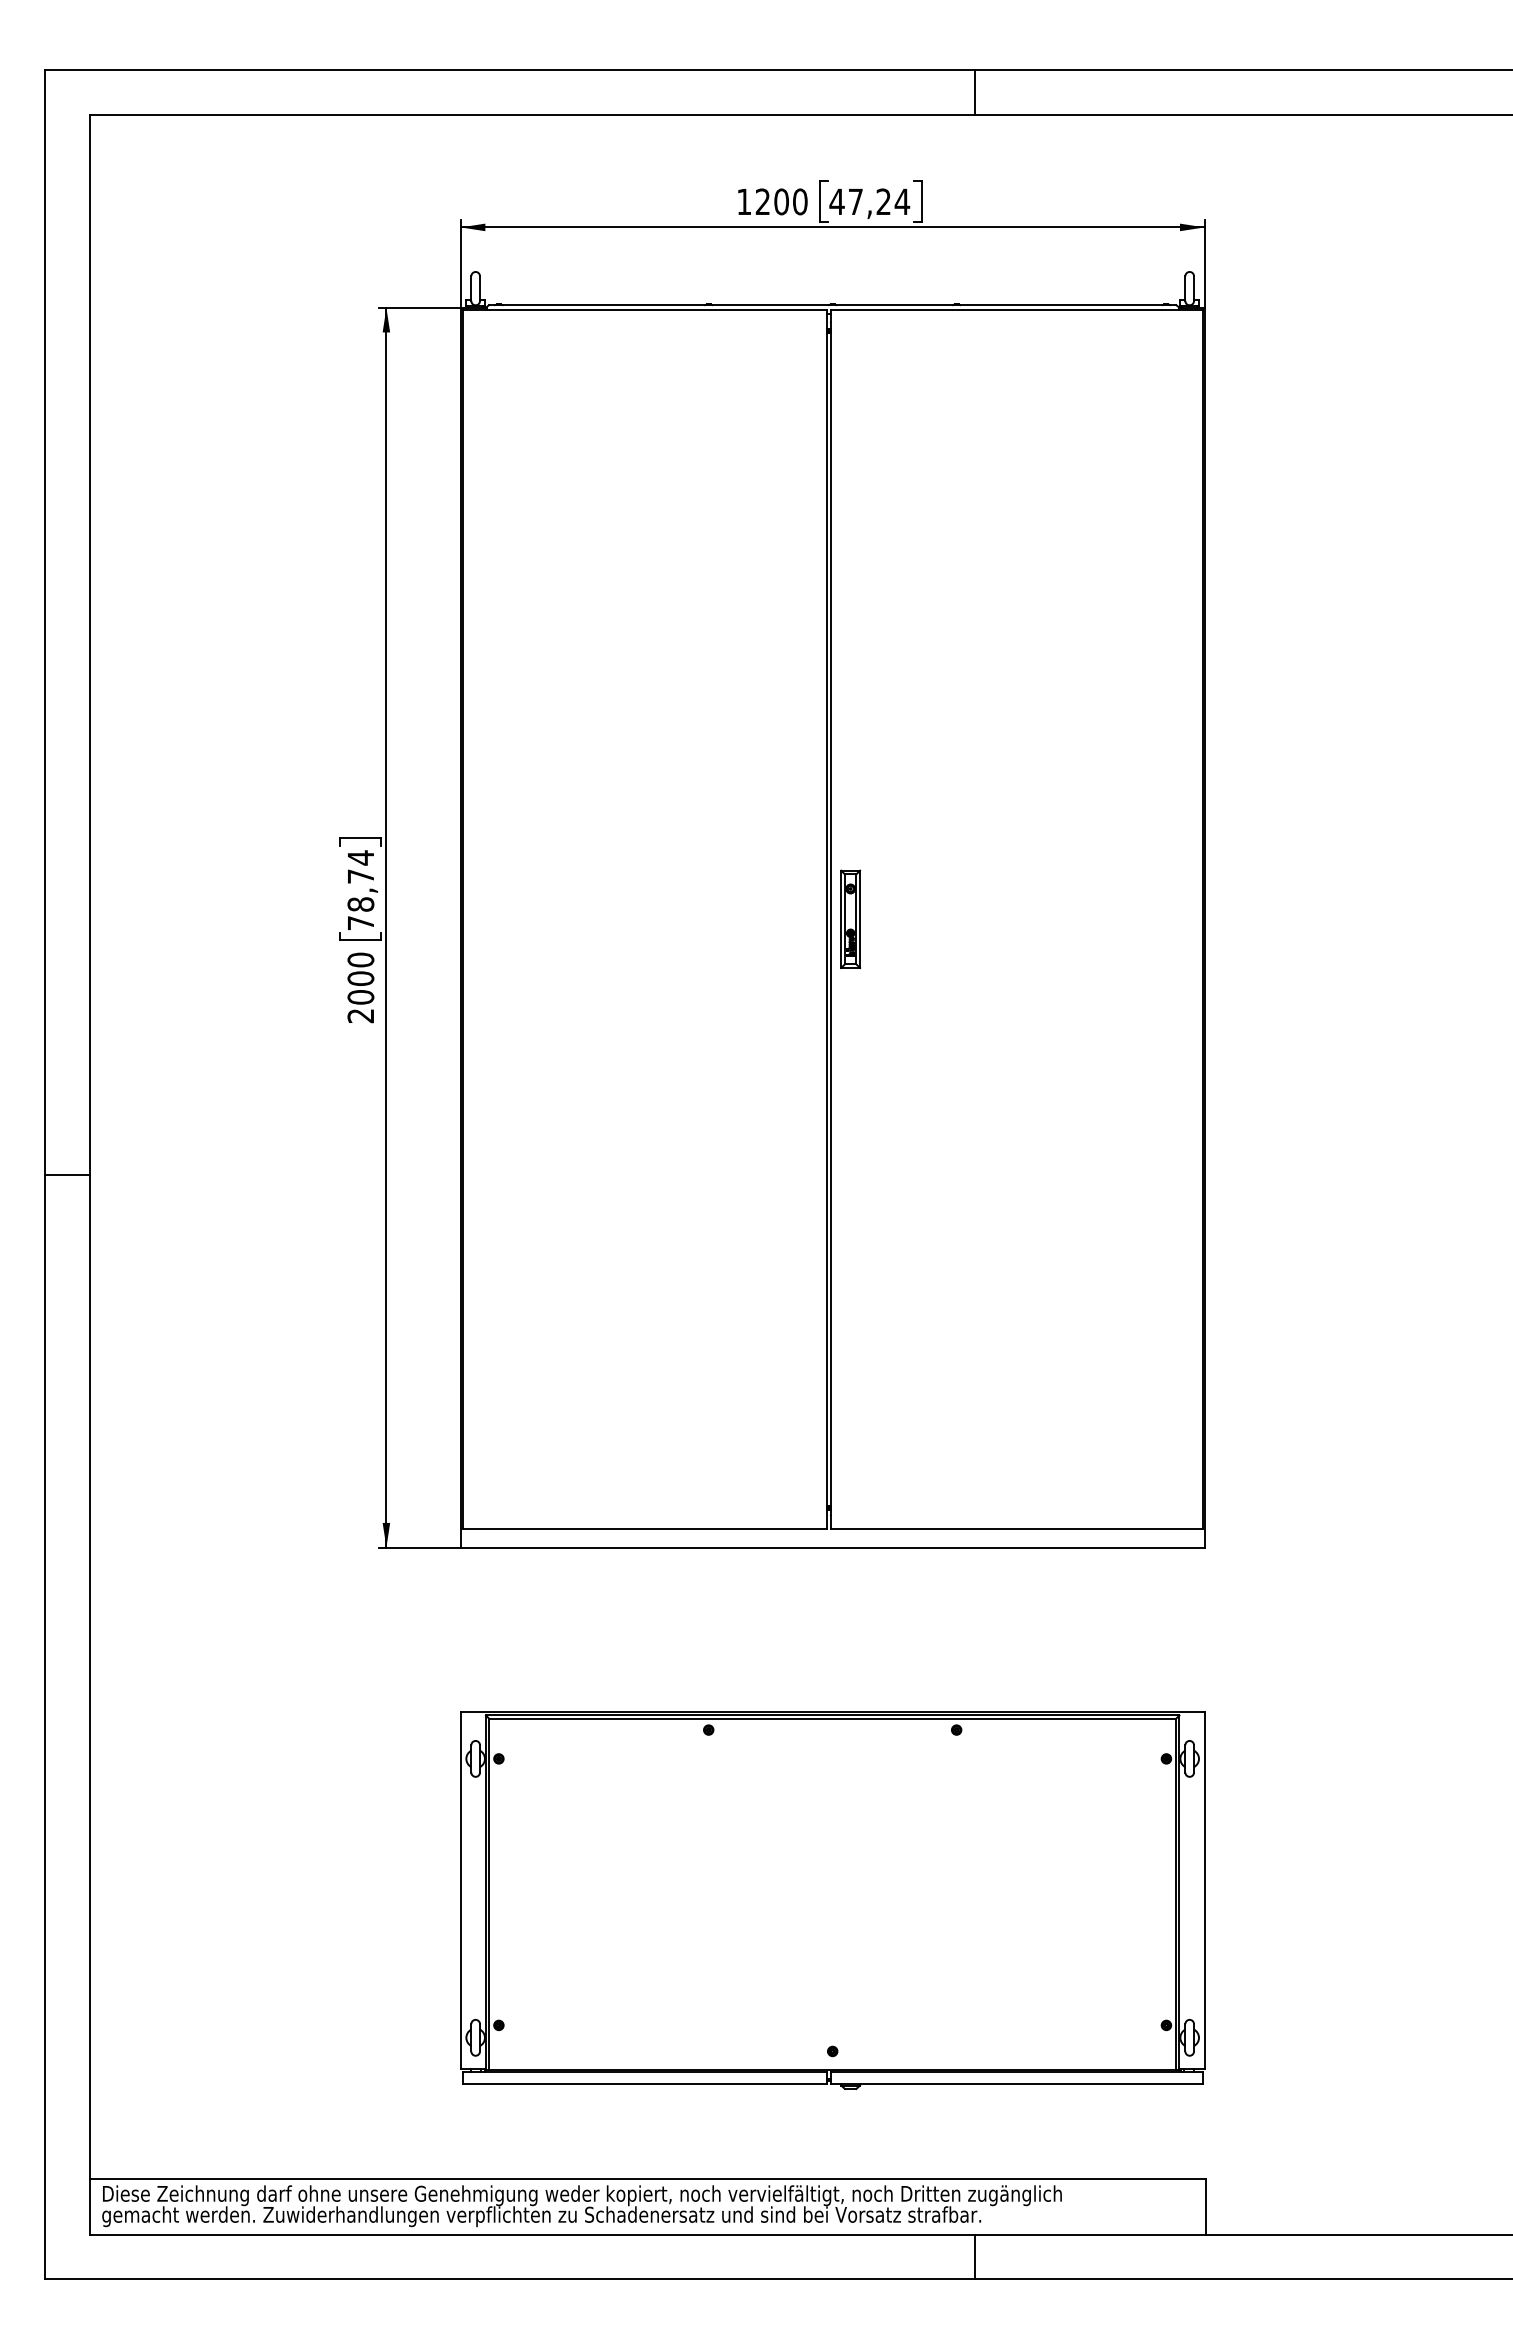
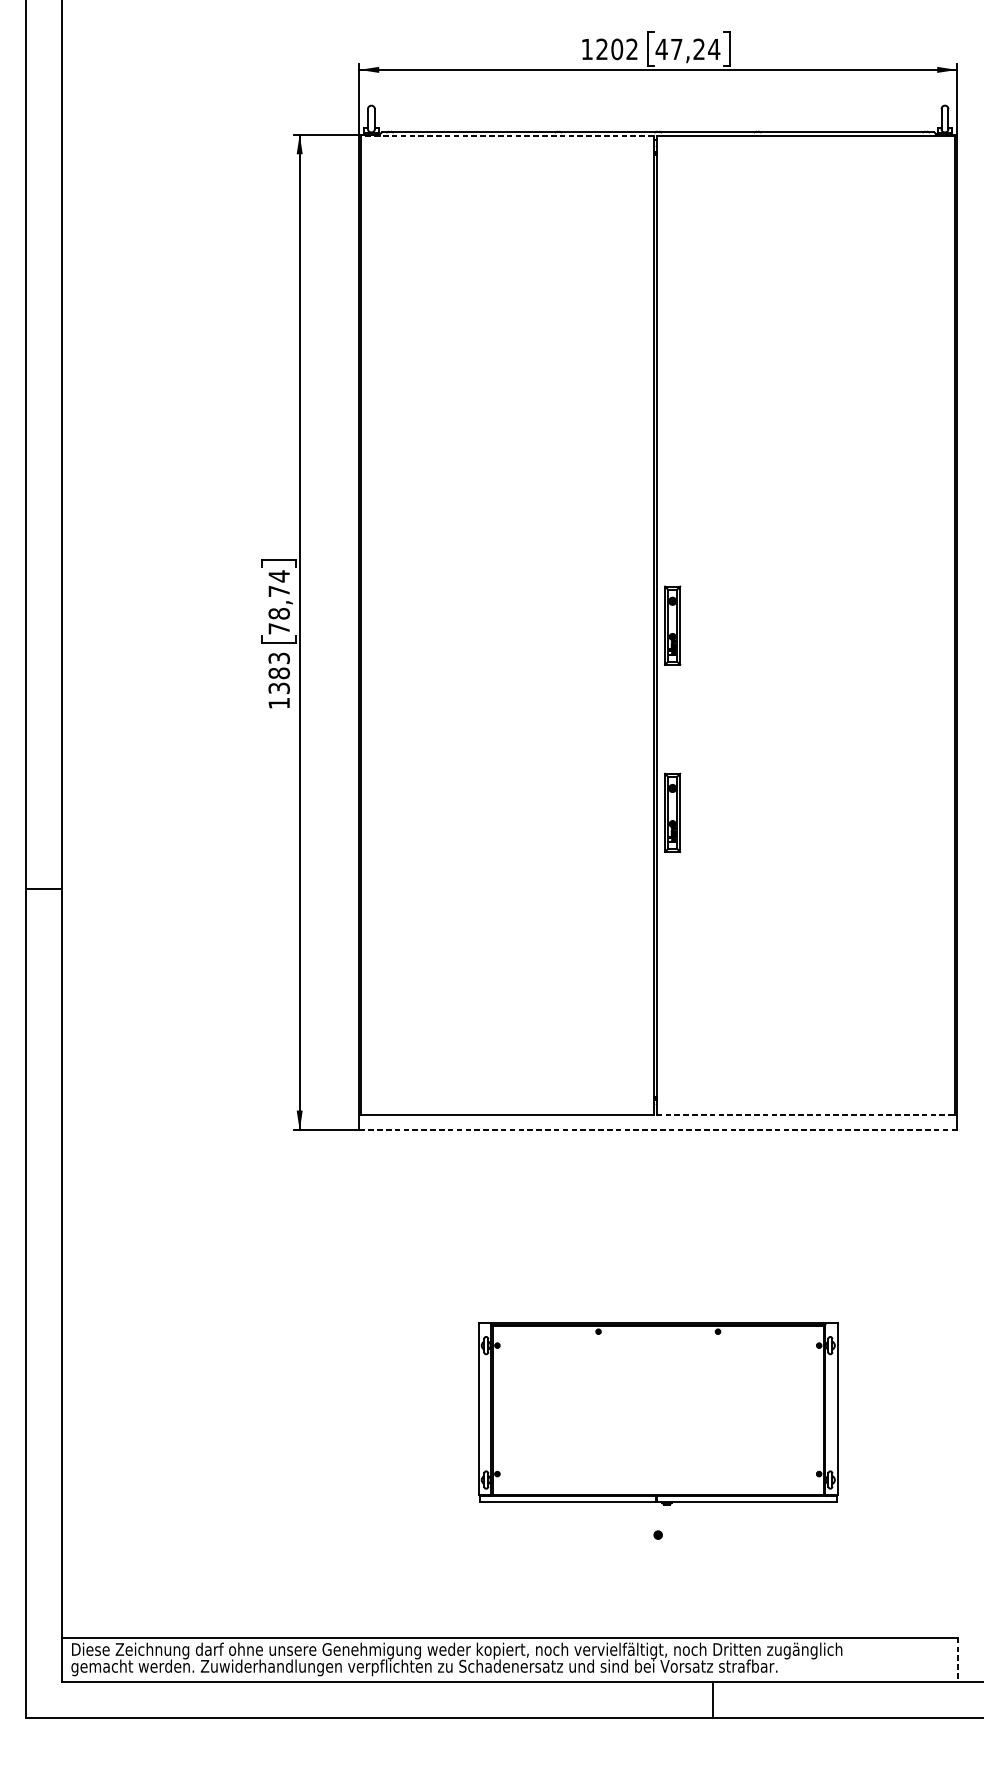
text: (800, 201) -> (632, 49), 1200 -> 1202
line: (644, 309) -> (507, 135), solid -> dashed
text: (360, 987) -> (278, 680), 2000 -> 1383
part: (850, 1152) -> (672, 813), added
line: (67, 1175) -> (43, 889), moved
line: (1016, 1528) -> (805, 1115), solid -> dashed
line: (832, 1547) -> (658, 1130), solid -> dashed
part: (832, 1900) -> (658, 1413), size x0.6
line: (1205, 2206) -> (957, 1659), solid -> dashed
line: (975, 2256) -> (713, 1699), moved

